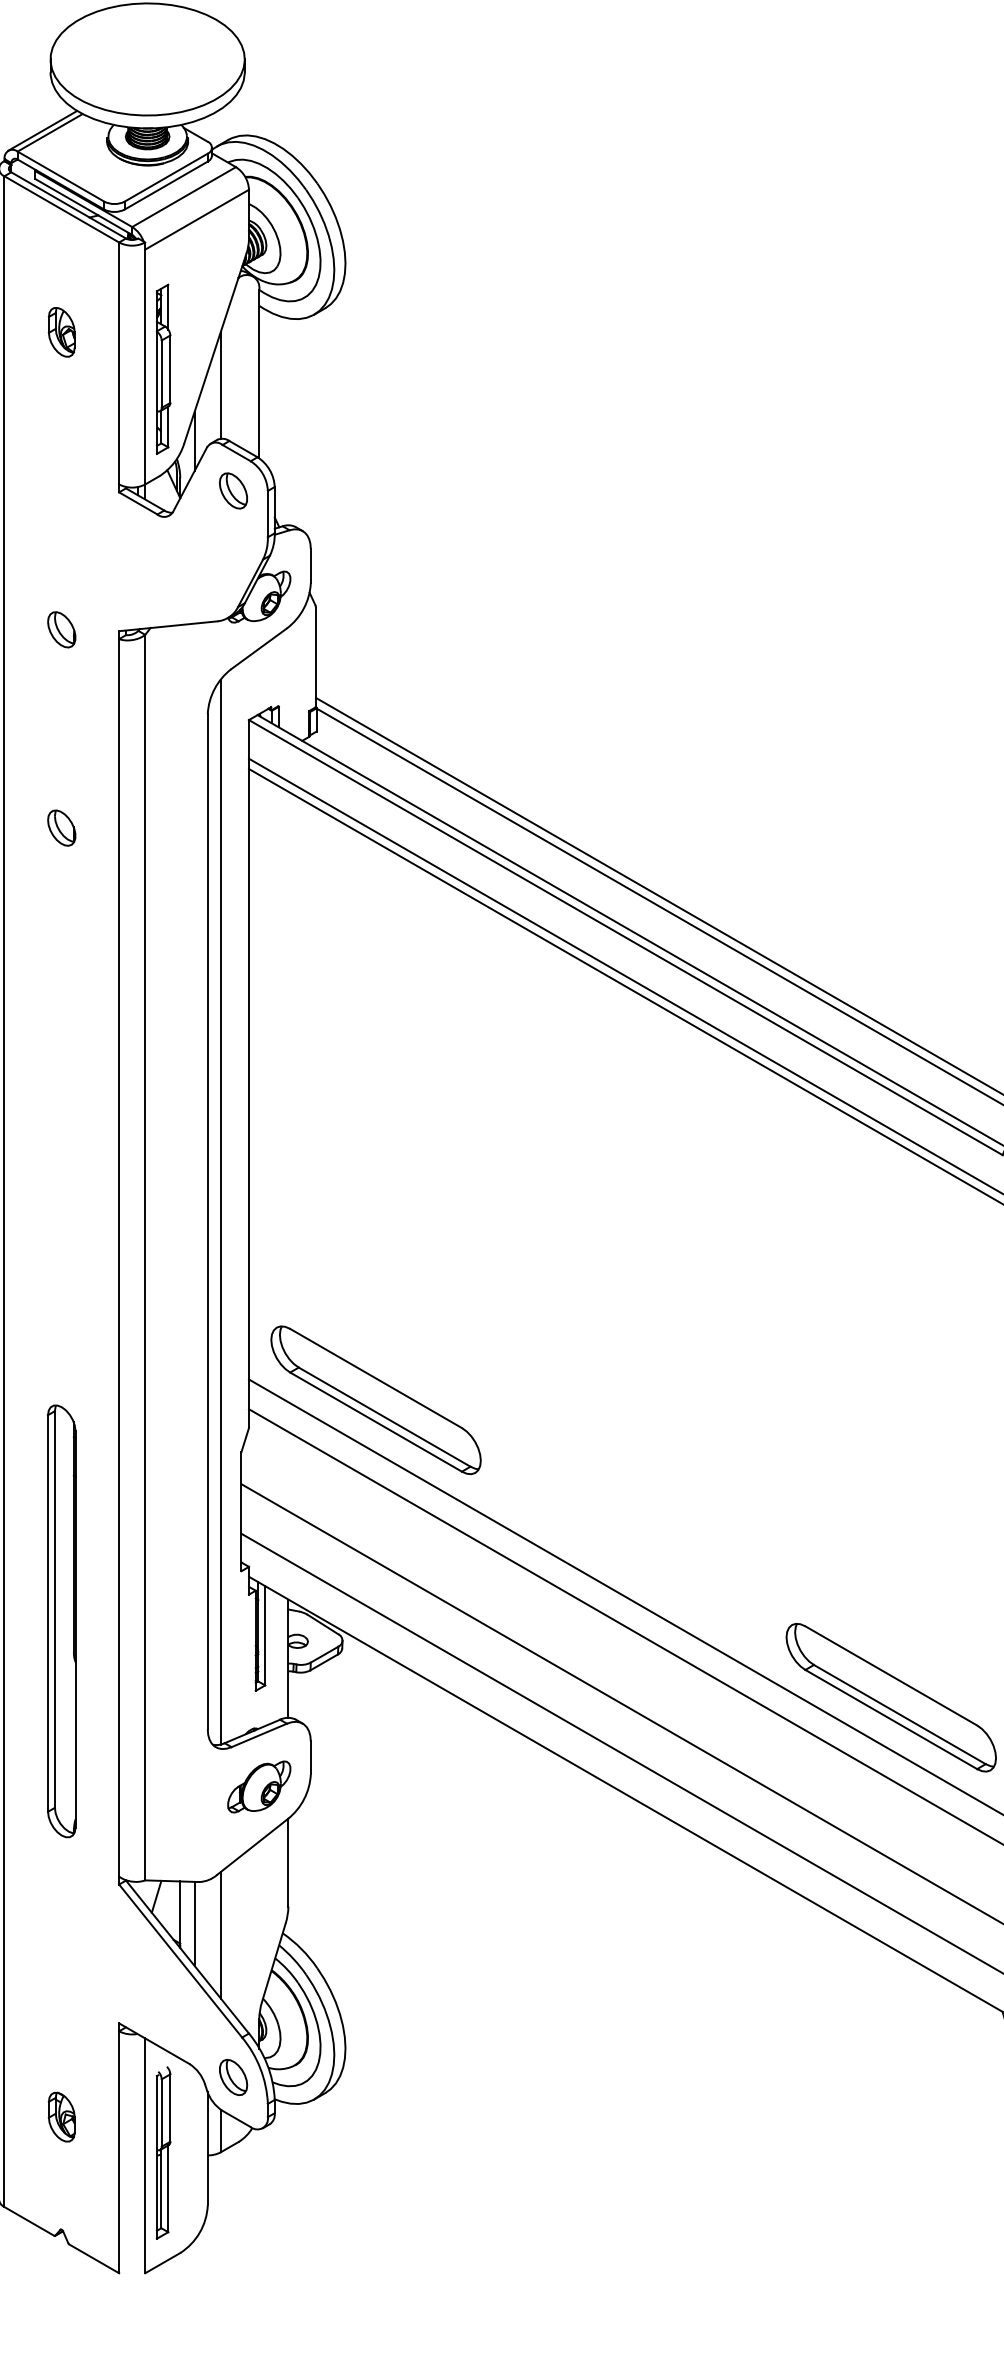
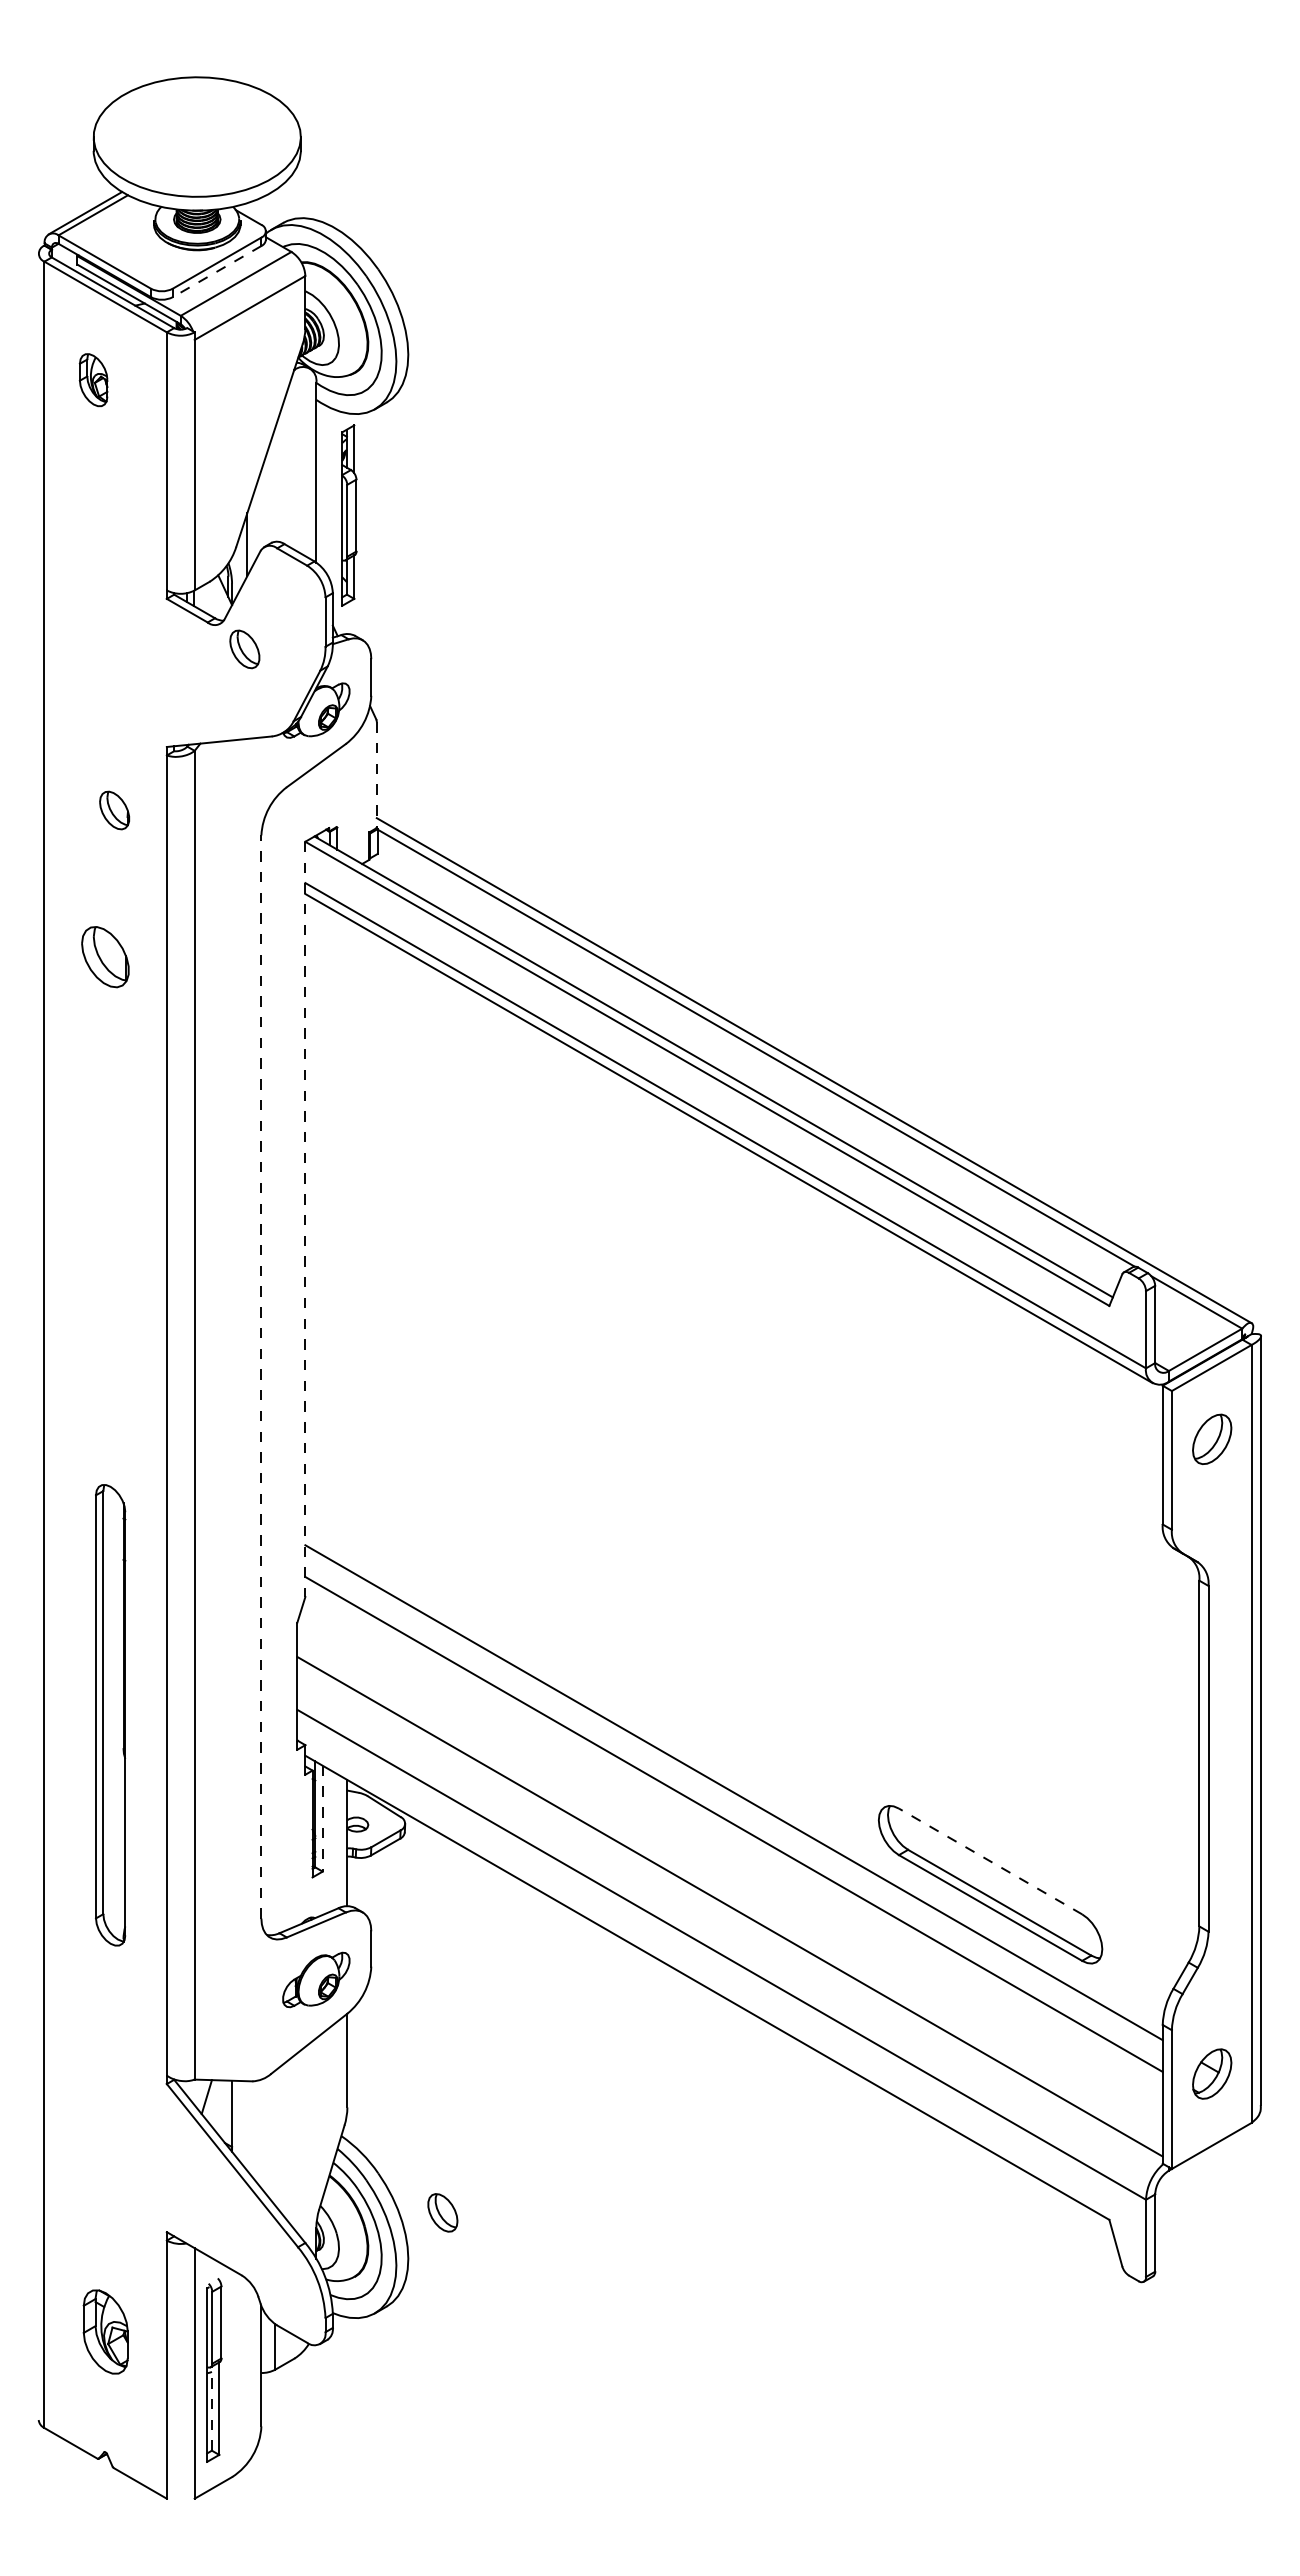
line: (165, 185) -> (216, 271), solid -> dashed
part: (61, 332) -> (93, 380), moved
part: (163, 369) -> (349, 515), moved
line: (220, 385) -> (275, 484), removed
part: (233, 491) -> (244, 649), moved
part: (61, 629) -> (114, 810), moved
line: (315, 657) -> (376, 775), solid -> dashed
part: (61, 827) -> (105, 956), size x1.6
line: (249, 1074) -> (305, 1219), solid -> dashed
line: (220, 1211) -> (275, 1366), removed
line: (207, 1222) -> (261, 1377), solid -> dashed
part: (375, 1400) -> (440, 1567), removed
part: (61, 1621) -> (110, 1715), moved
line: (265, 1635) -> (322, 1818), solid -> dashed
line: (891, 1675) -> (990, 1861), solid -> dashed
line: (194, 1923) -> (247, 2125), removed
line: (220, 1934) -> (275, 2137), removed
part: (233, 2077) -> (442, 2212), moved
part: (61, 2117) -> (105, 2332), size x1.6
line: (161, 2188) -> (211, 2408), solid -> dashed

